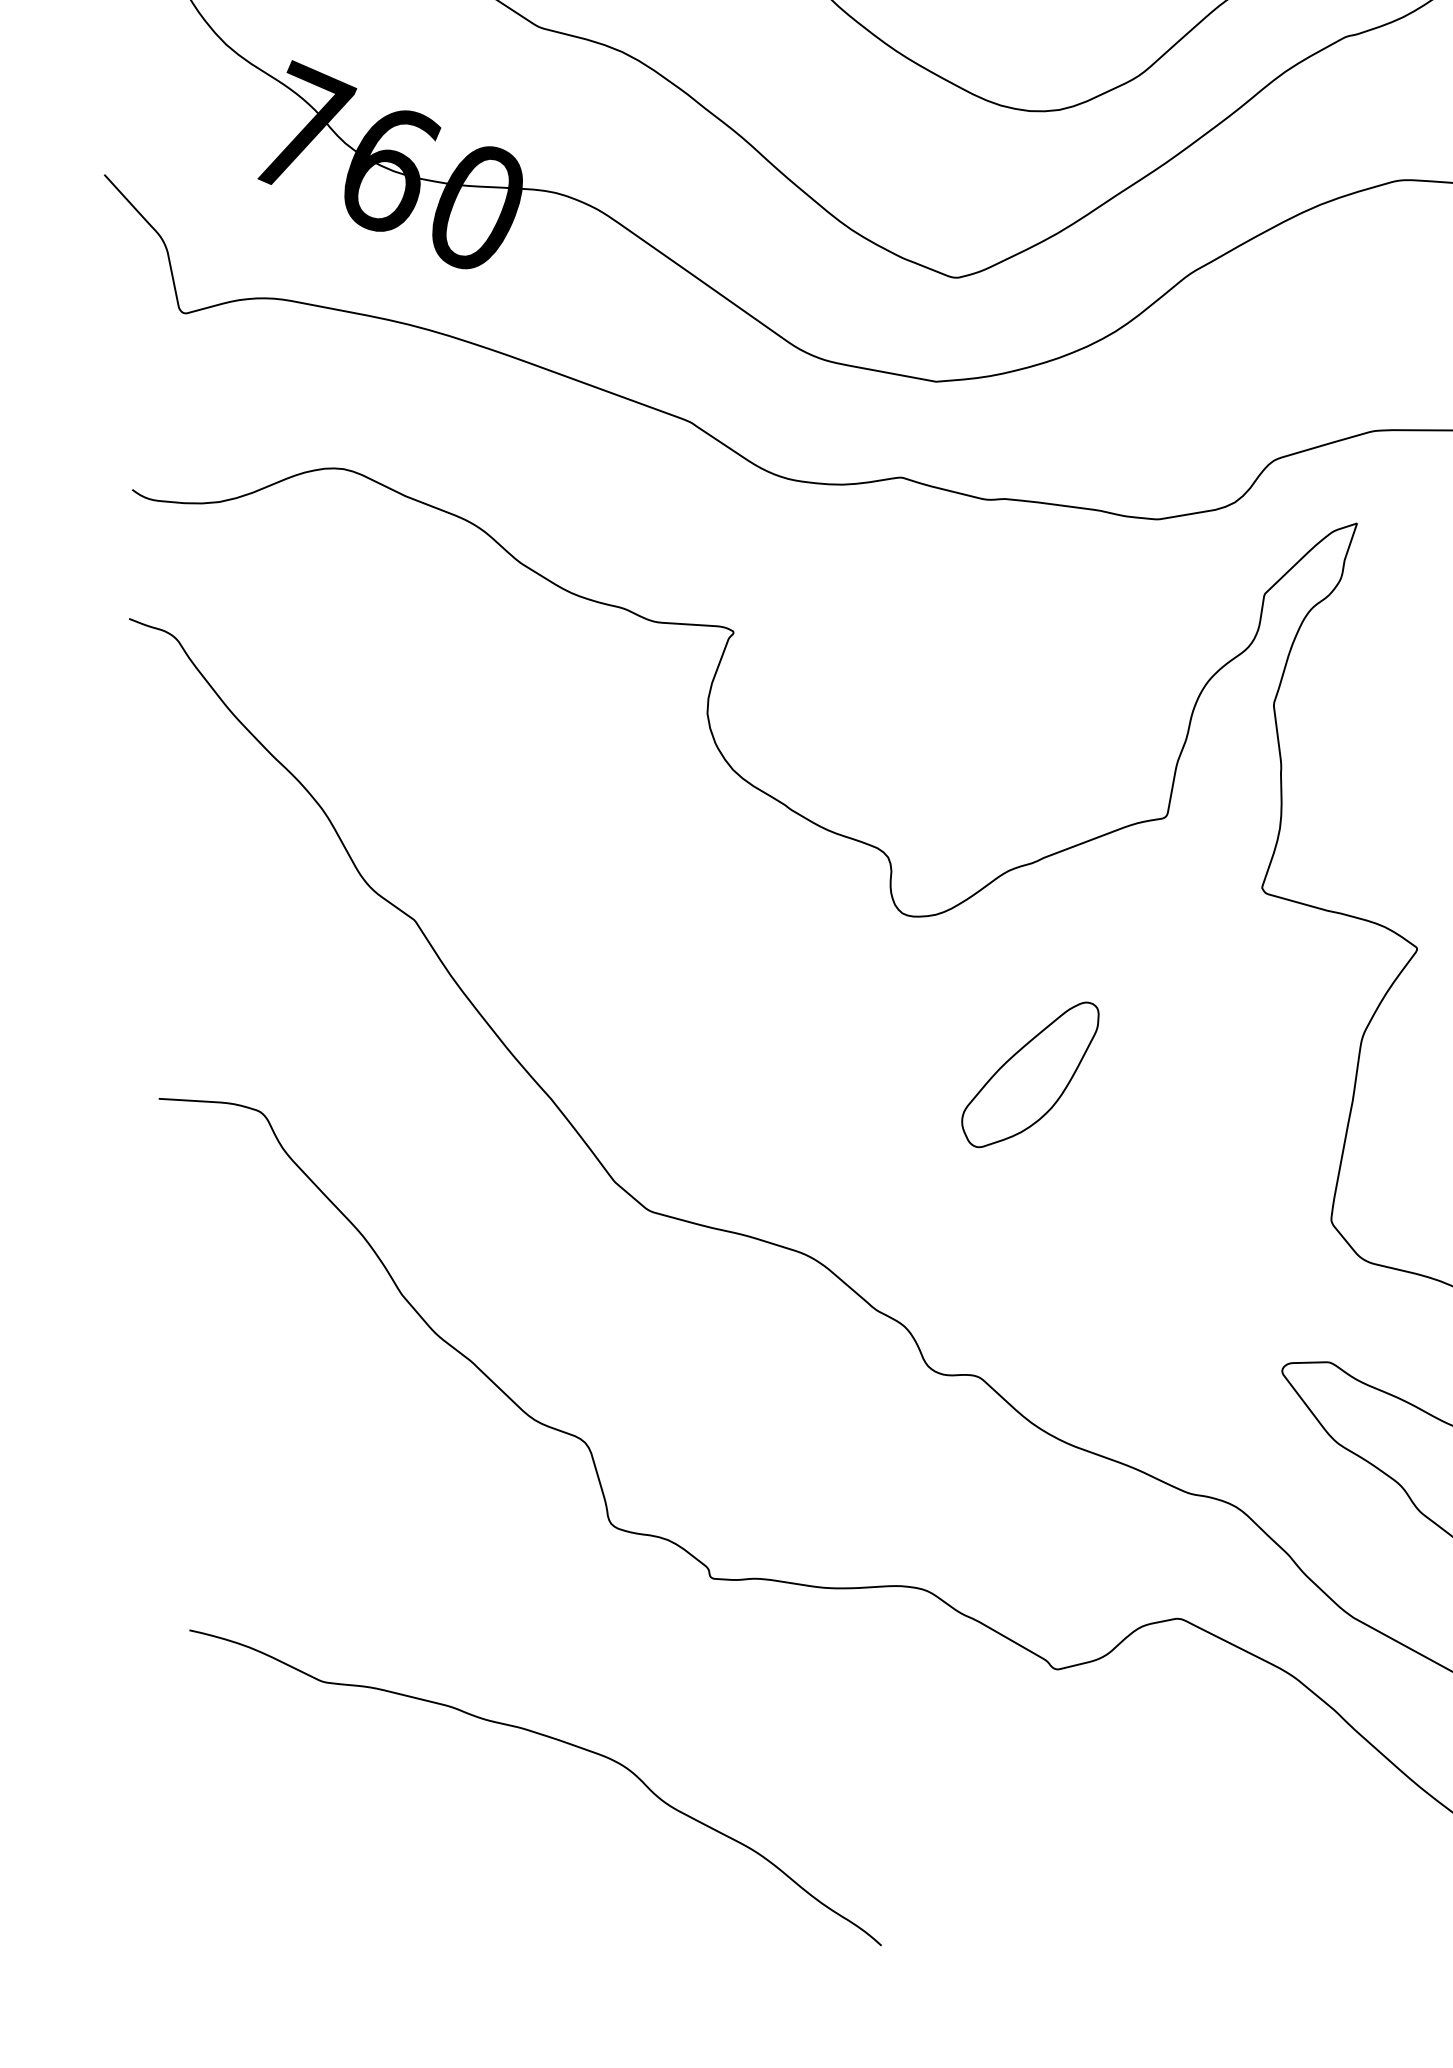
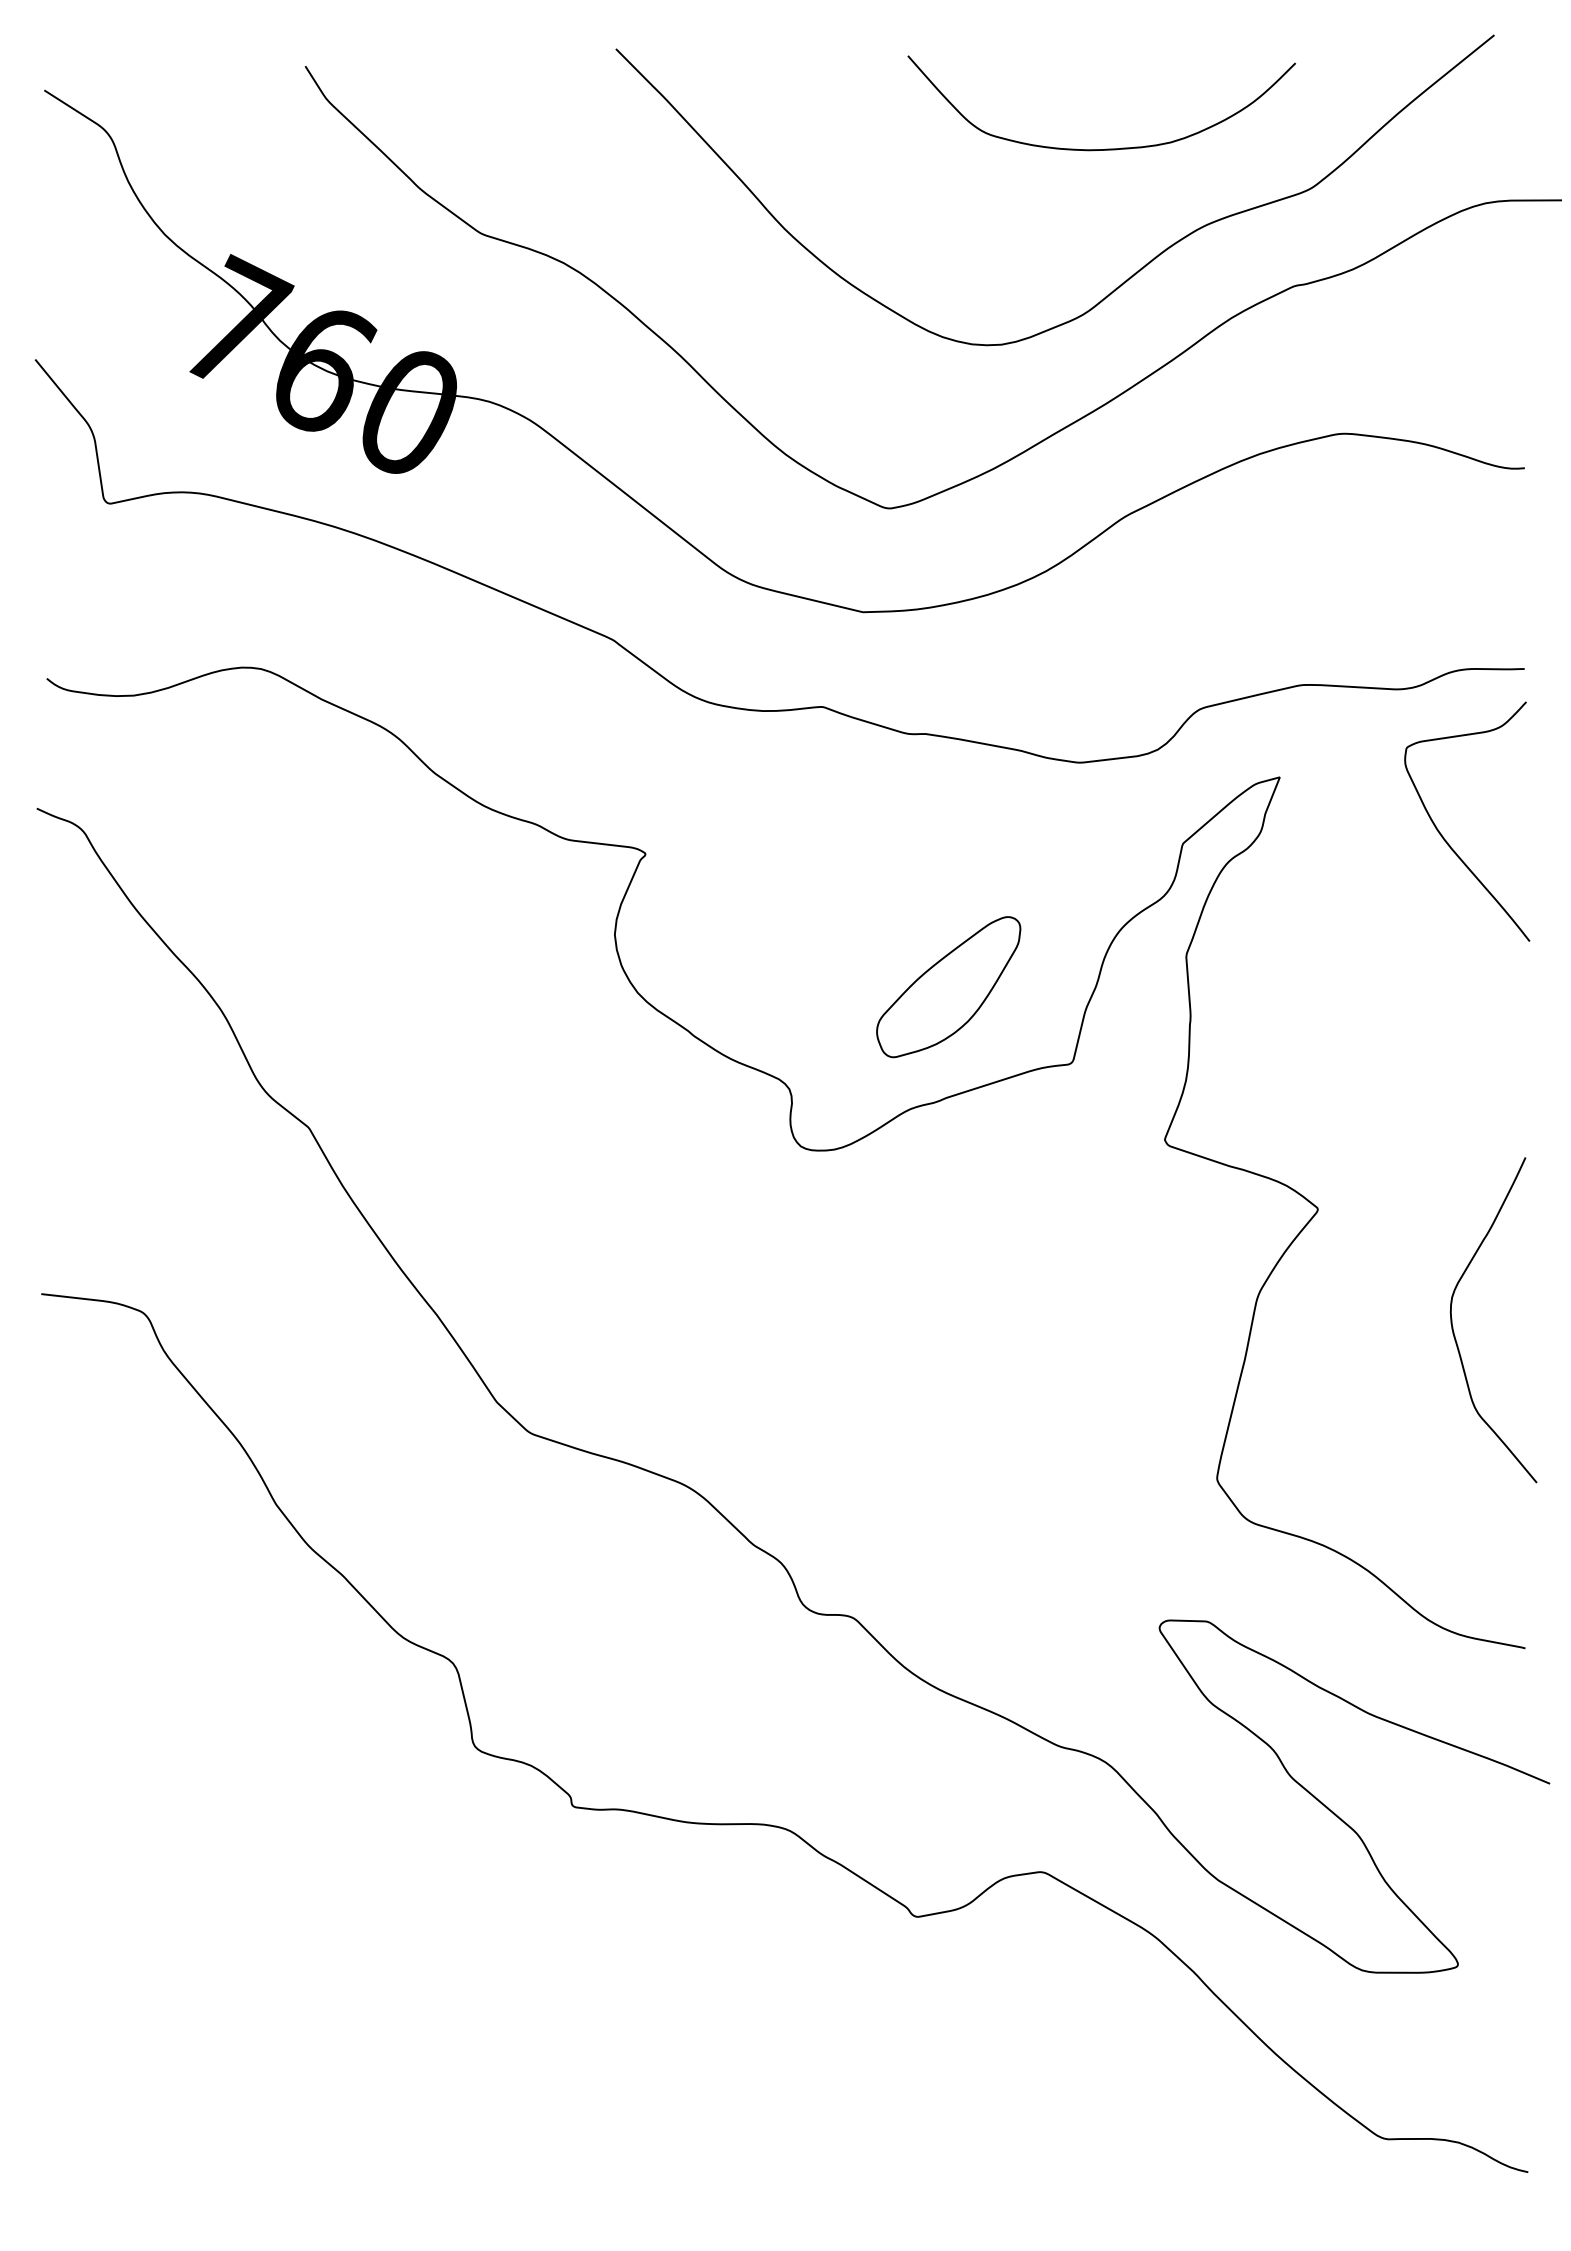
part: (1030, 1075) -> (948, 987), moved
curve: (549, 1738) -> (401, 1959), removed

